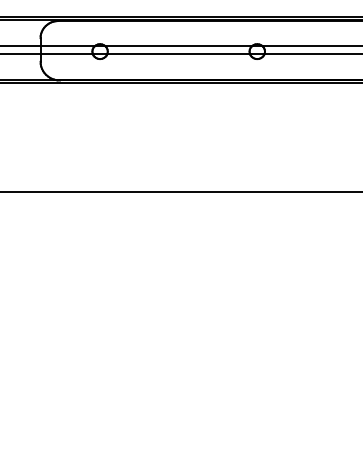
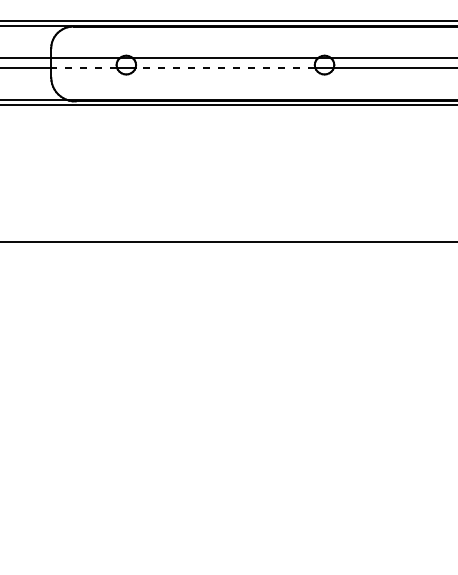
line: (66, 53) -> (84, 67), solid -> dashed
line: (178, 53) -> (225, 67), solid -> dashed

